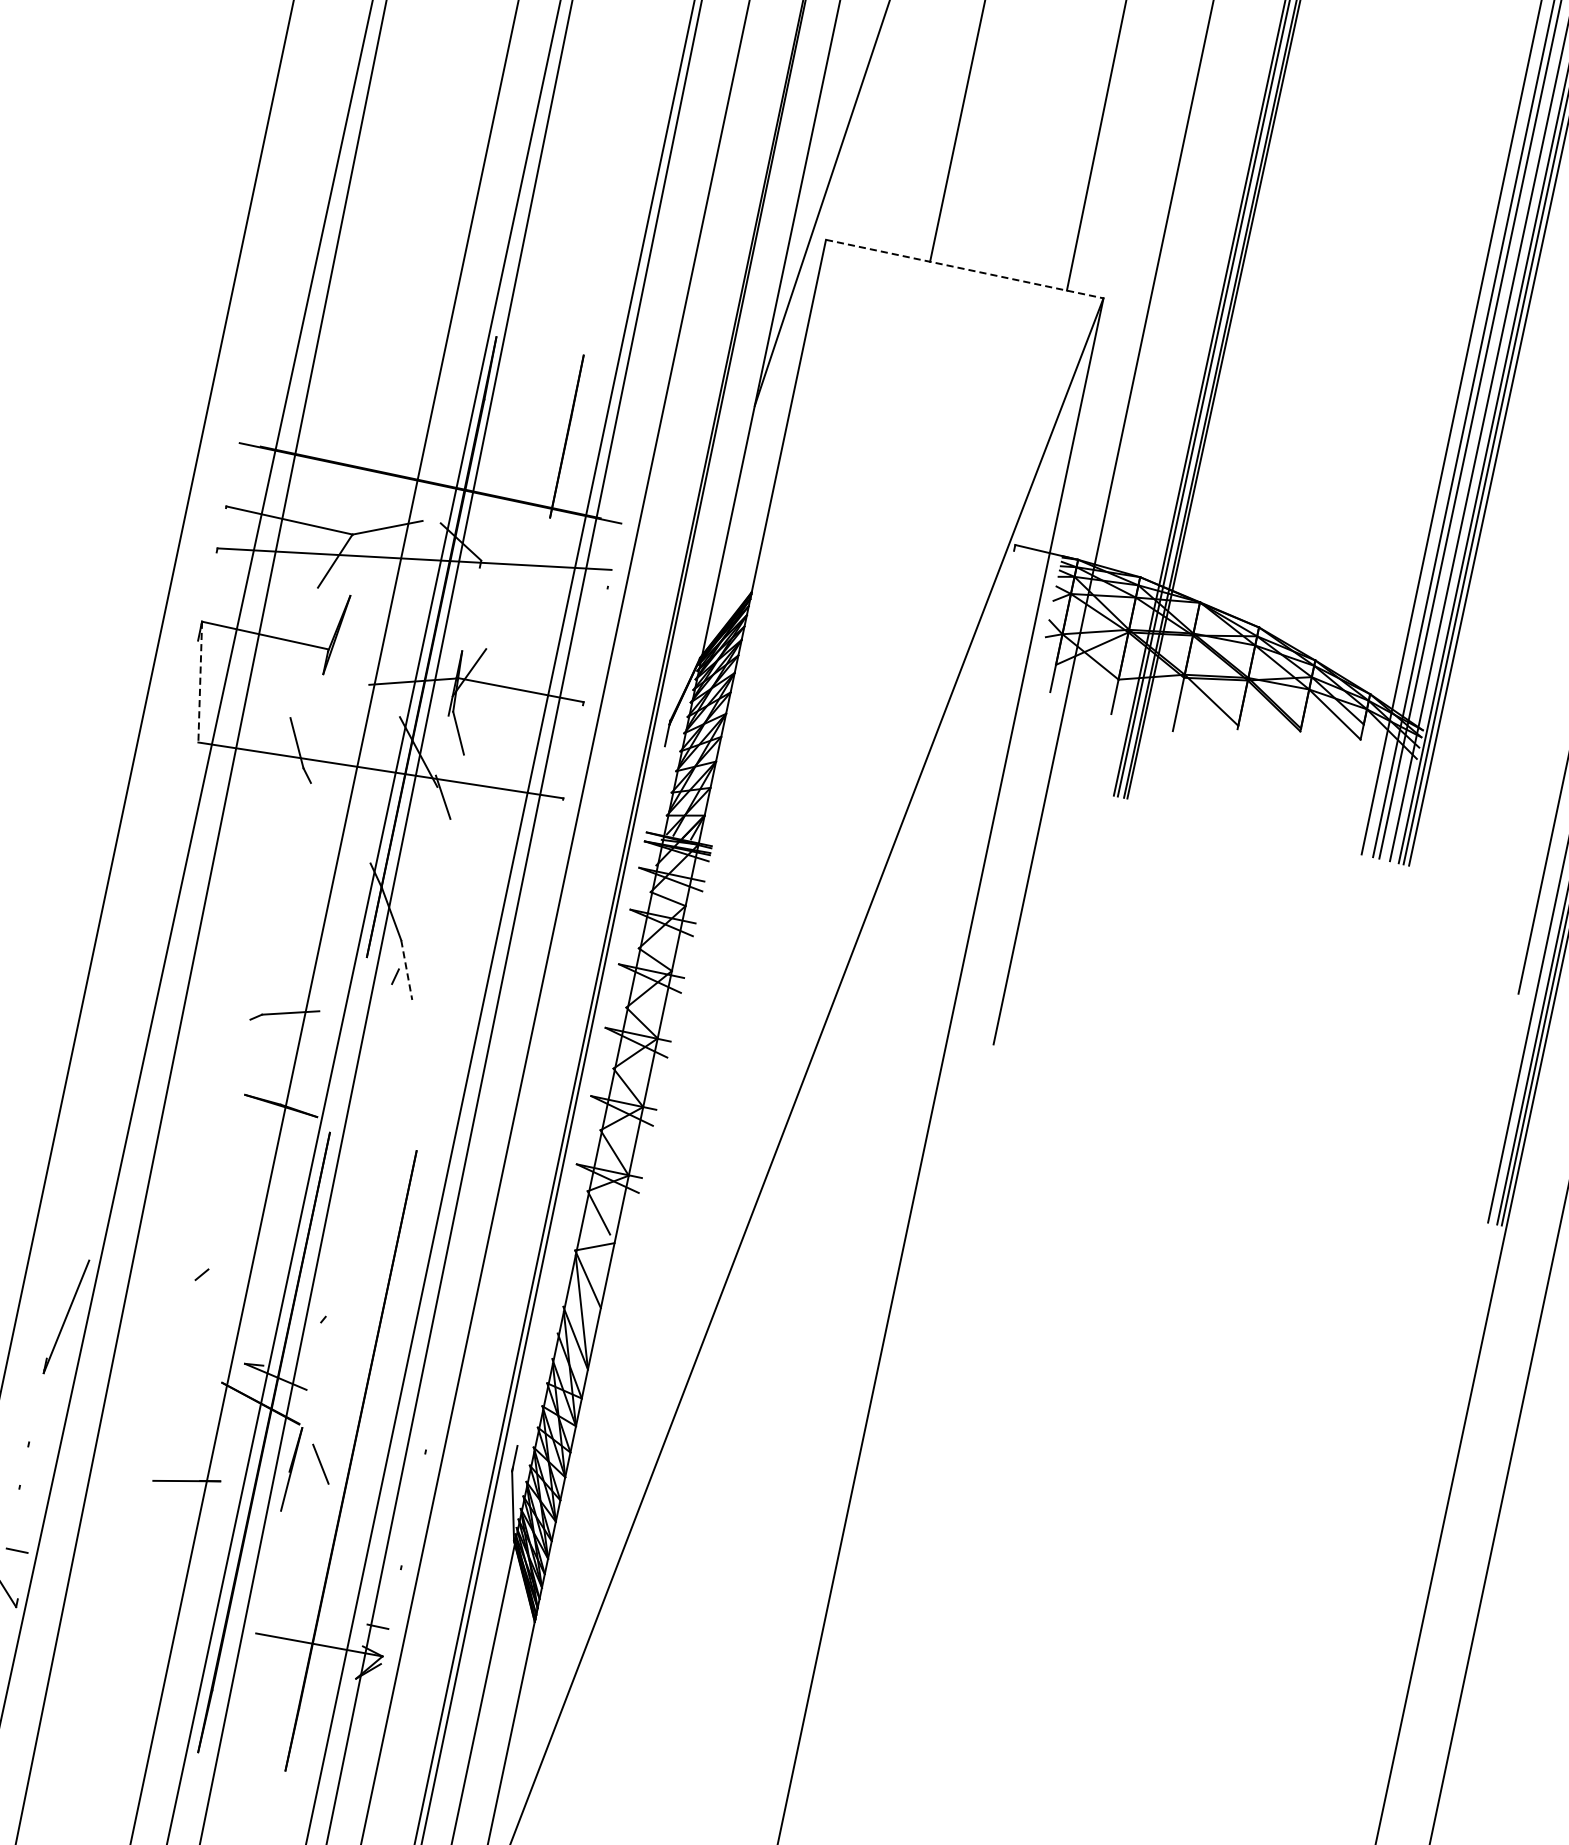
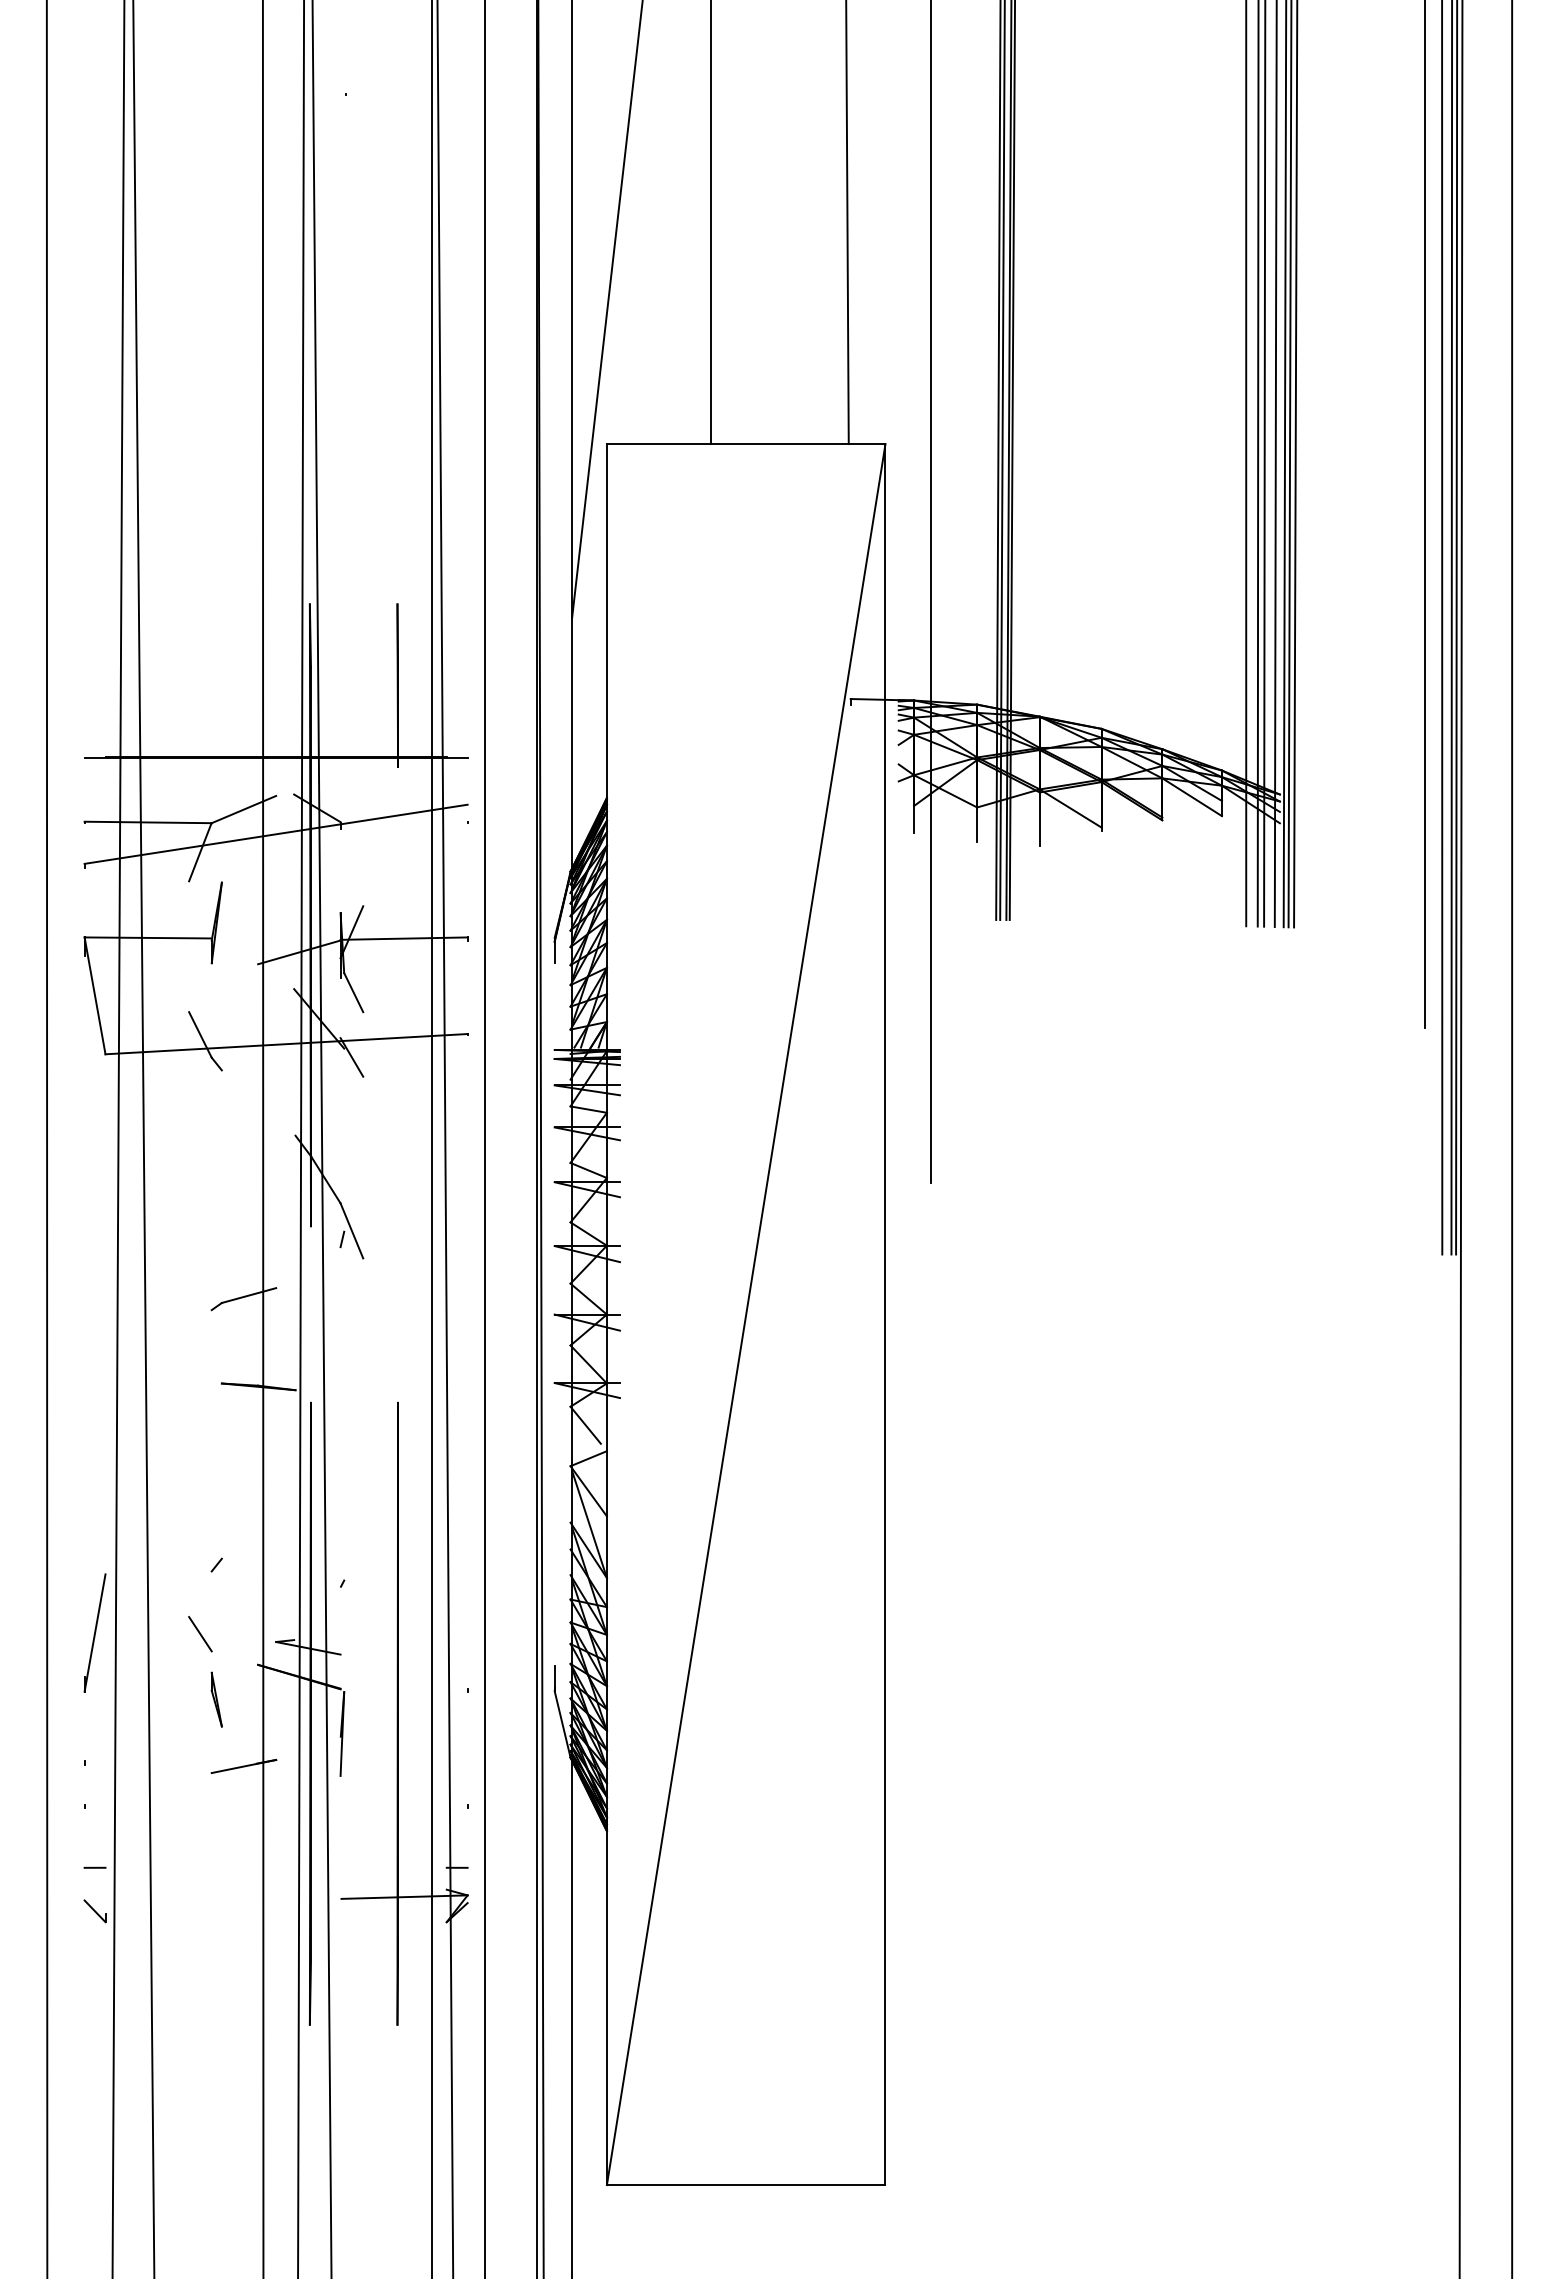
line: (964, 269) -> (746, 444), dashed -> solid
line: (200, 682) -> (95, 996), dashed -> solid
line: (406, 969) -> (351, 1230), dashed -> solid
part: (173, 1408) -> (216, 1699), added
line: (320, 1464) -> (200, 1634), moved

